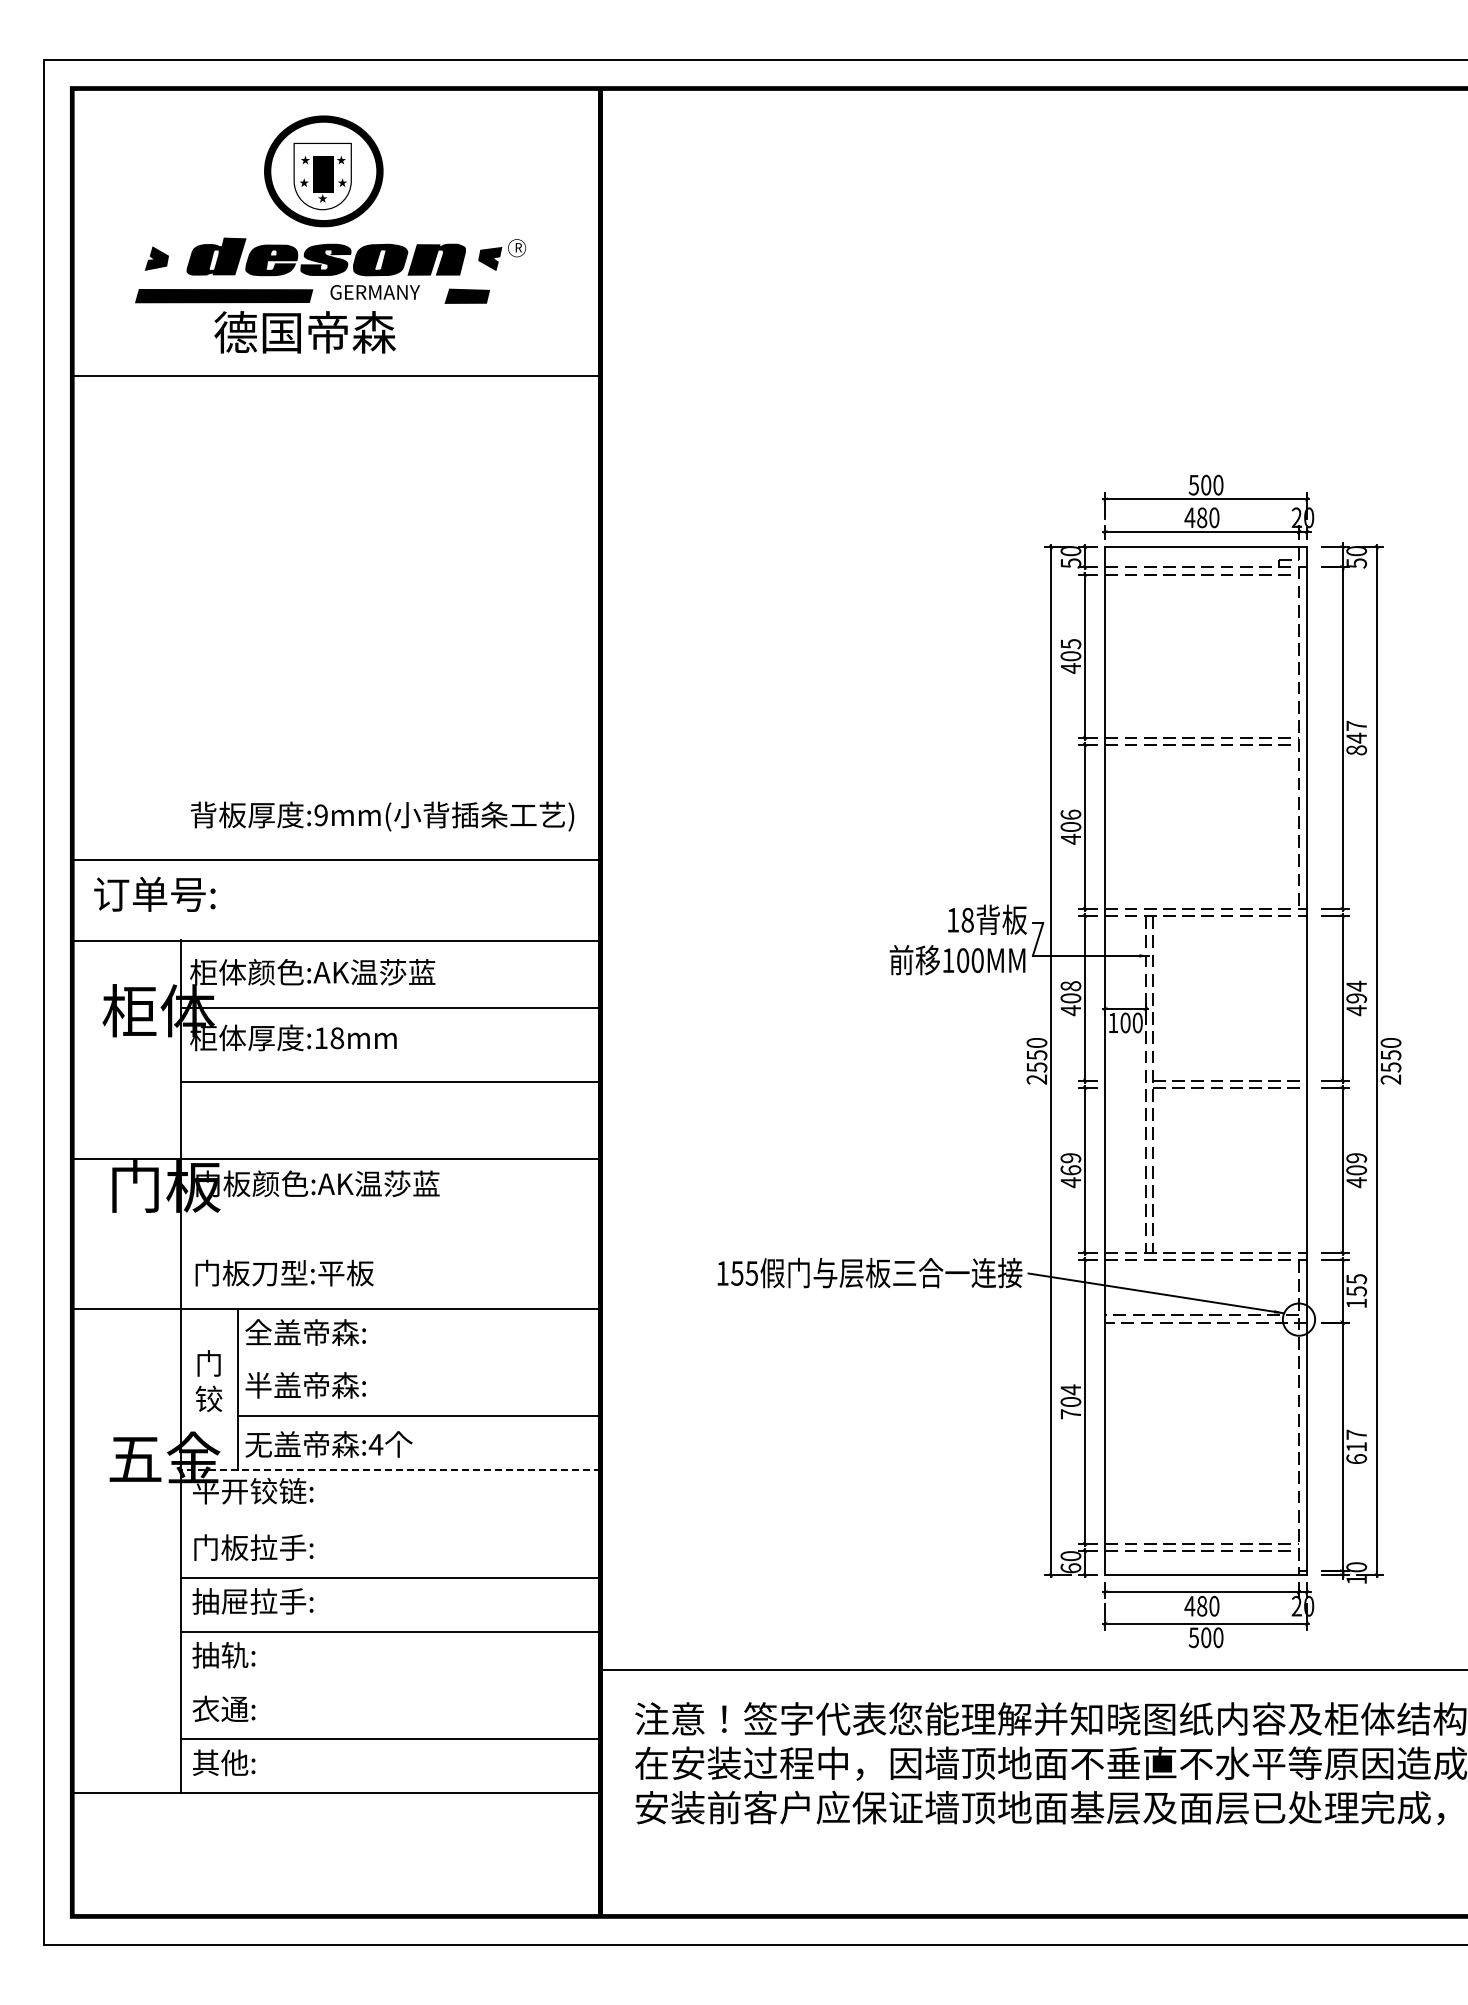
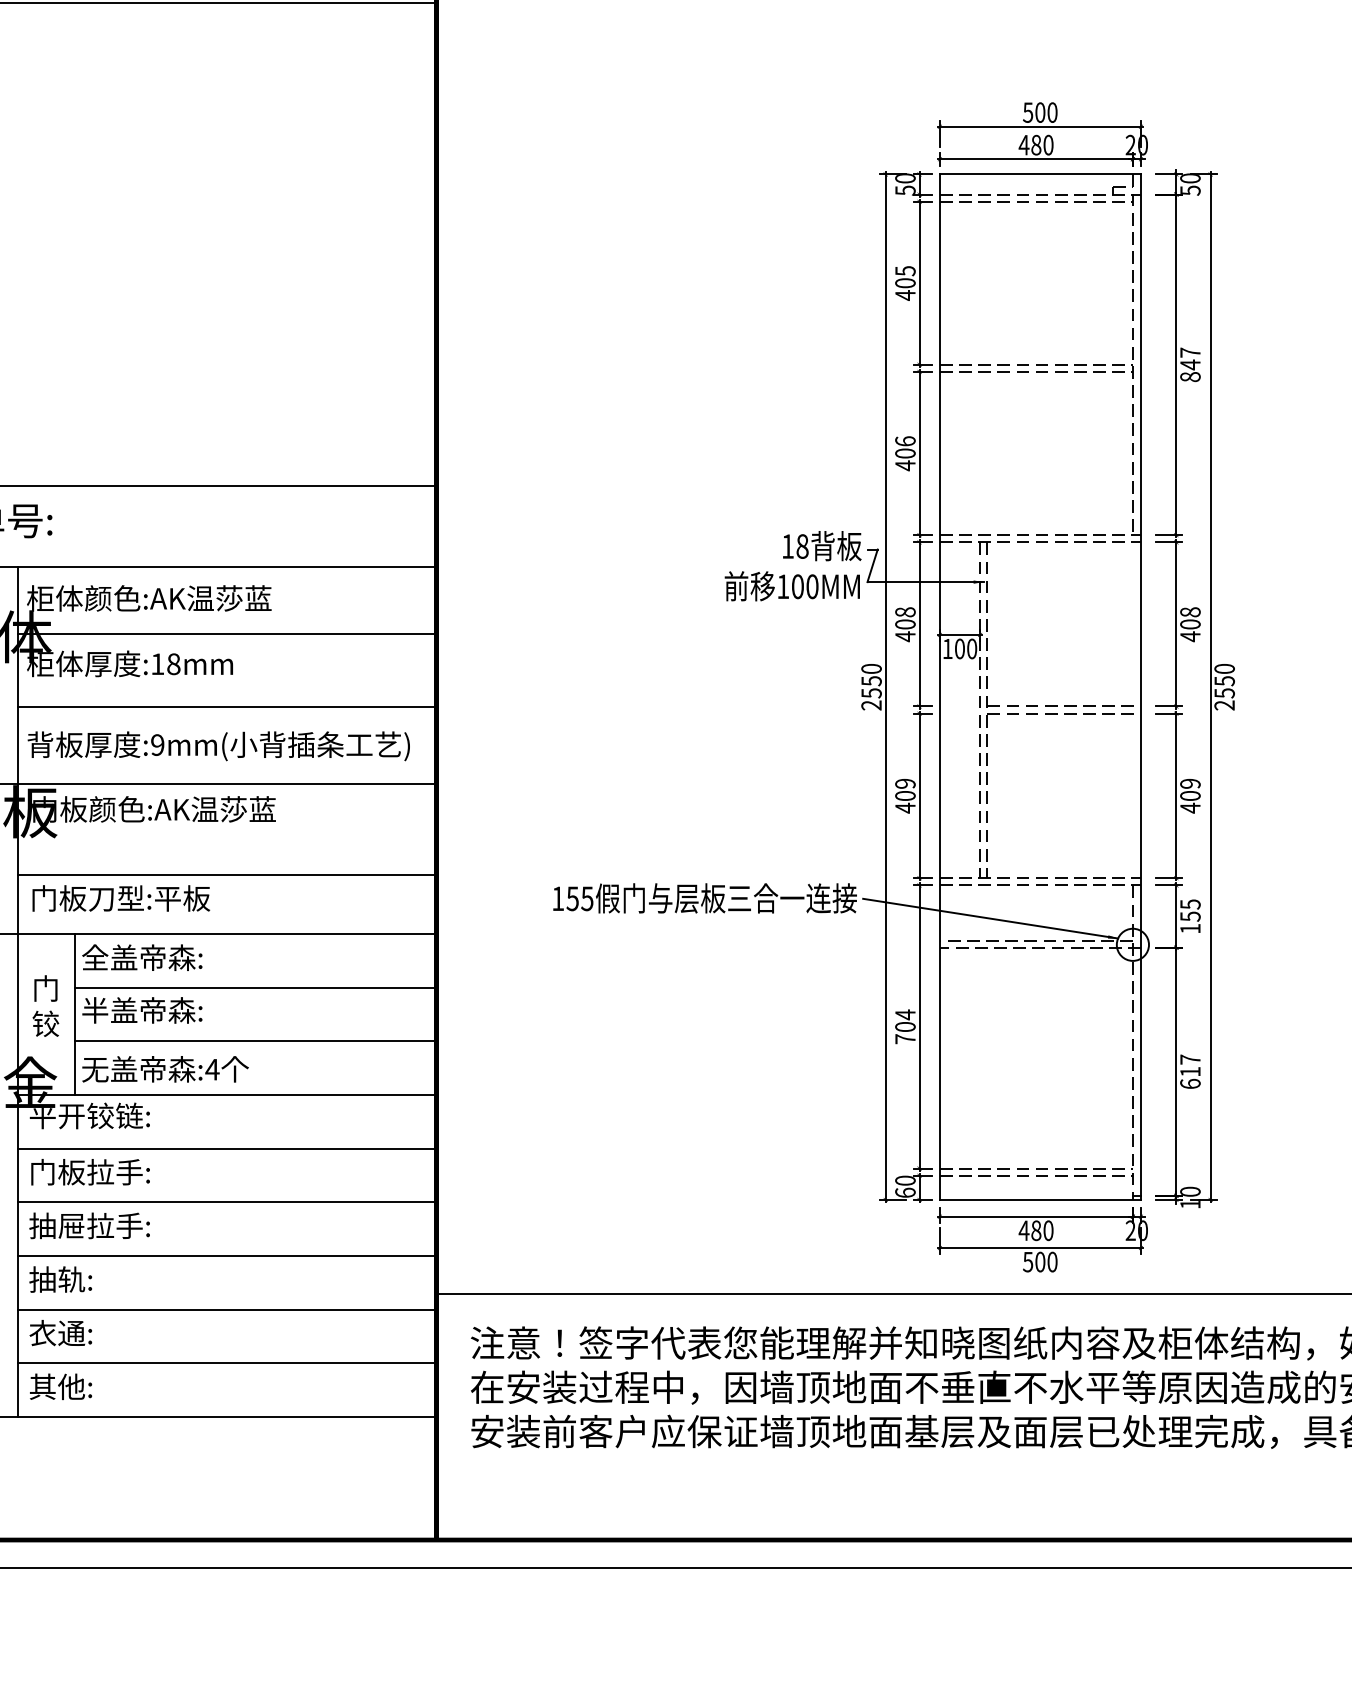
text: (382, 816) -> (218, 746), moved
text: (1356, 991) -> (1190, 617), 494 -> 408
text: (1070, 1170) -> (905, 796), 469 -> 409
line: (390, 1249) -> (226, 874), added
line: (418, 1362) -> (254, 987), added
line: (390, 1470) -> (226, 1095), dashed -> solid
line: (390, 1523) -> (226, 1148), added
line: (390, 1685) -> (226, 1309), added

